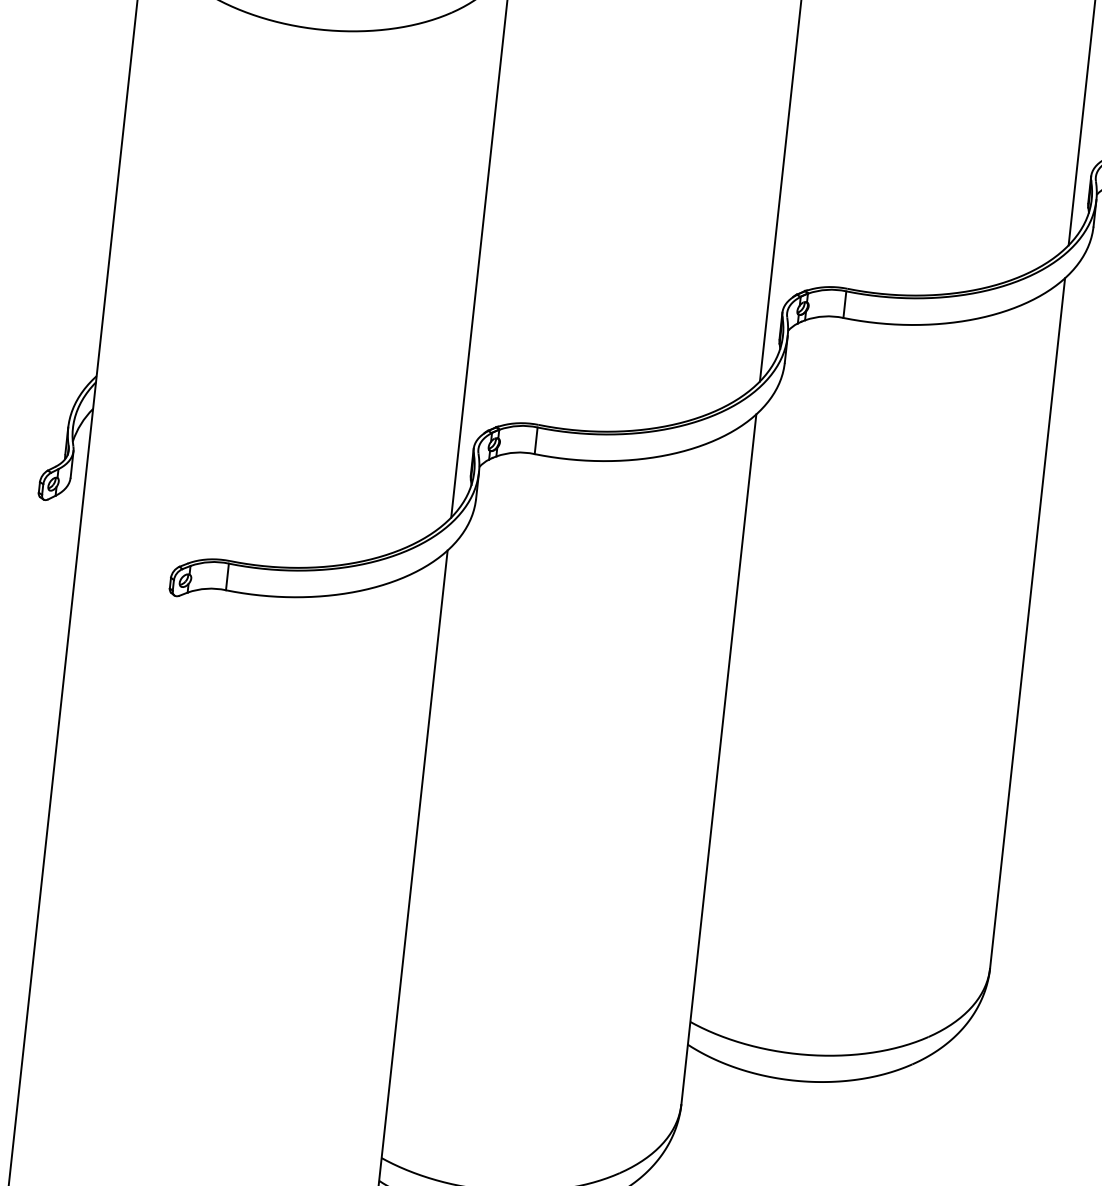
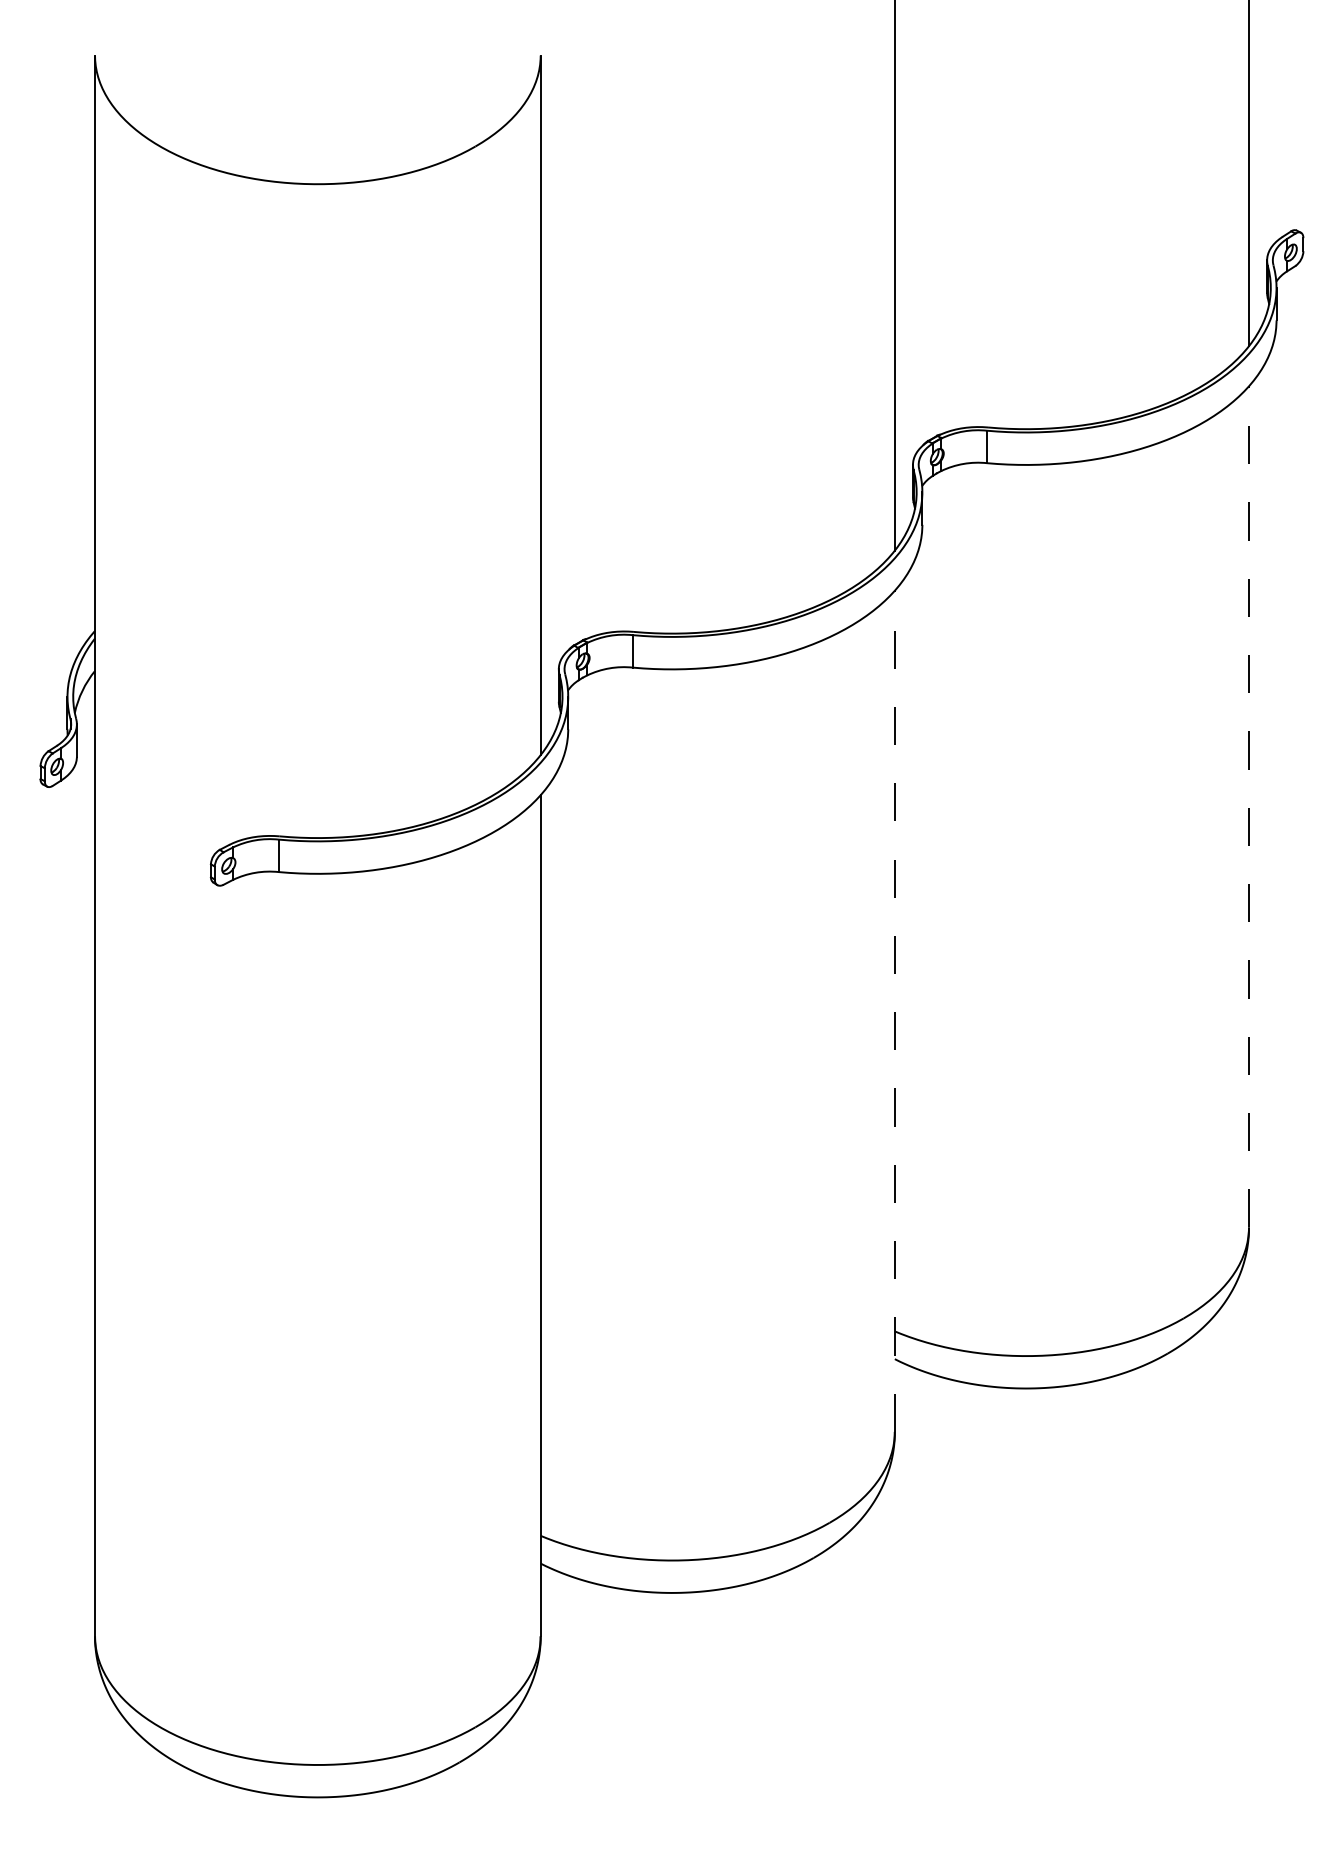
line: (1028, 622) -> (1249, 806), solid -> dashed
line: (718, 759) -> (894, 1011), solid -> dashed

